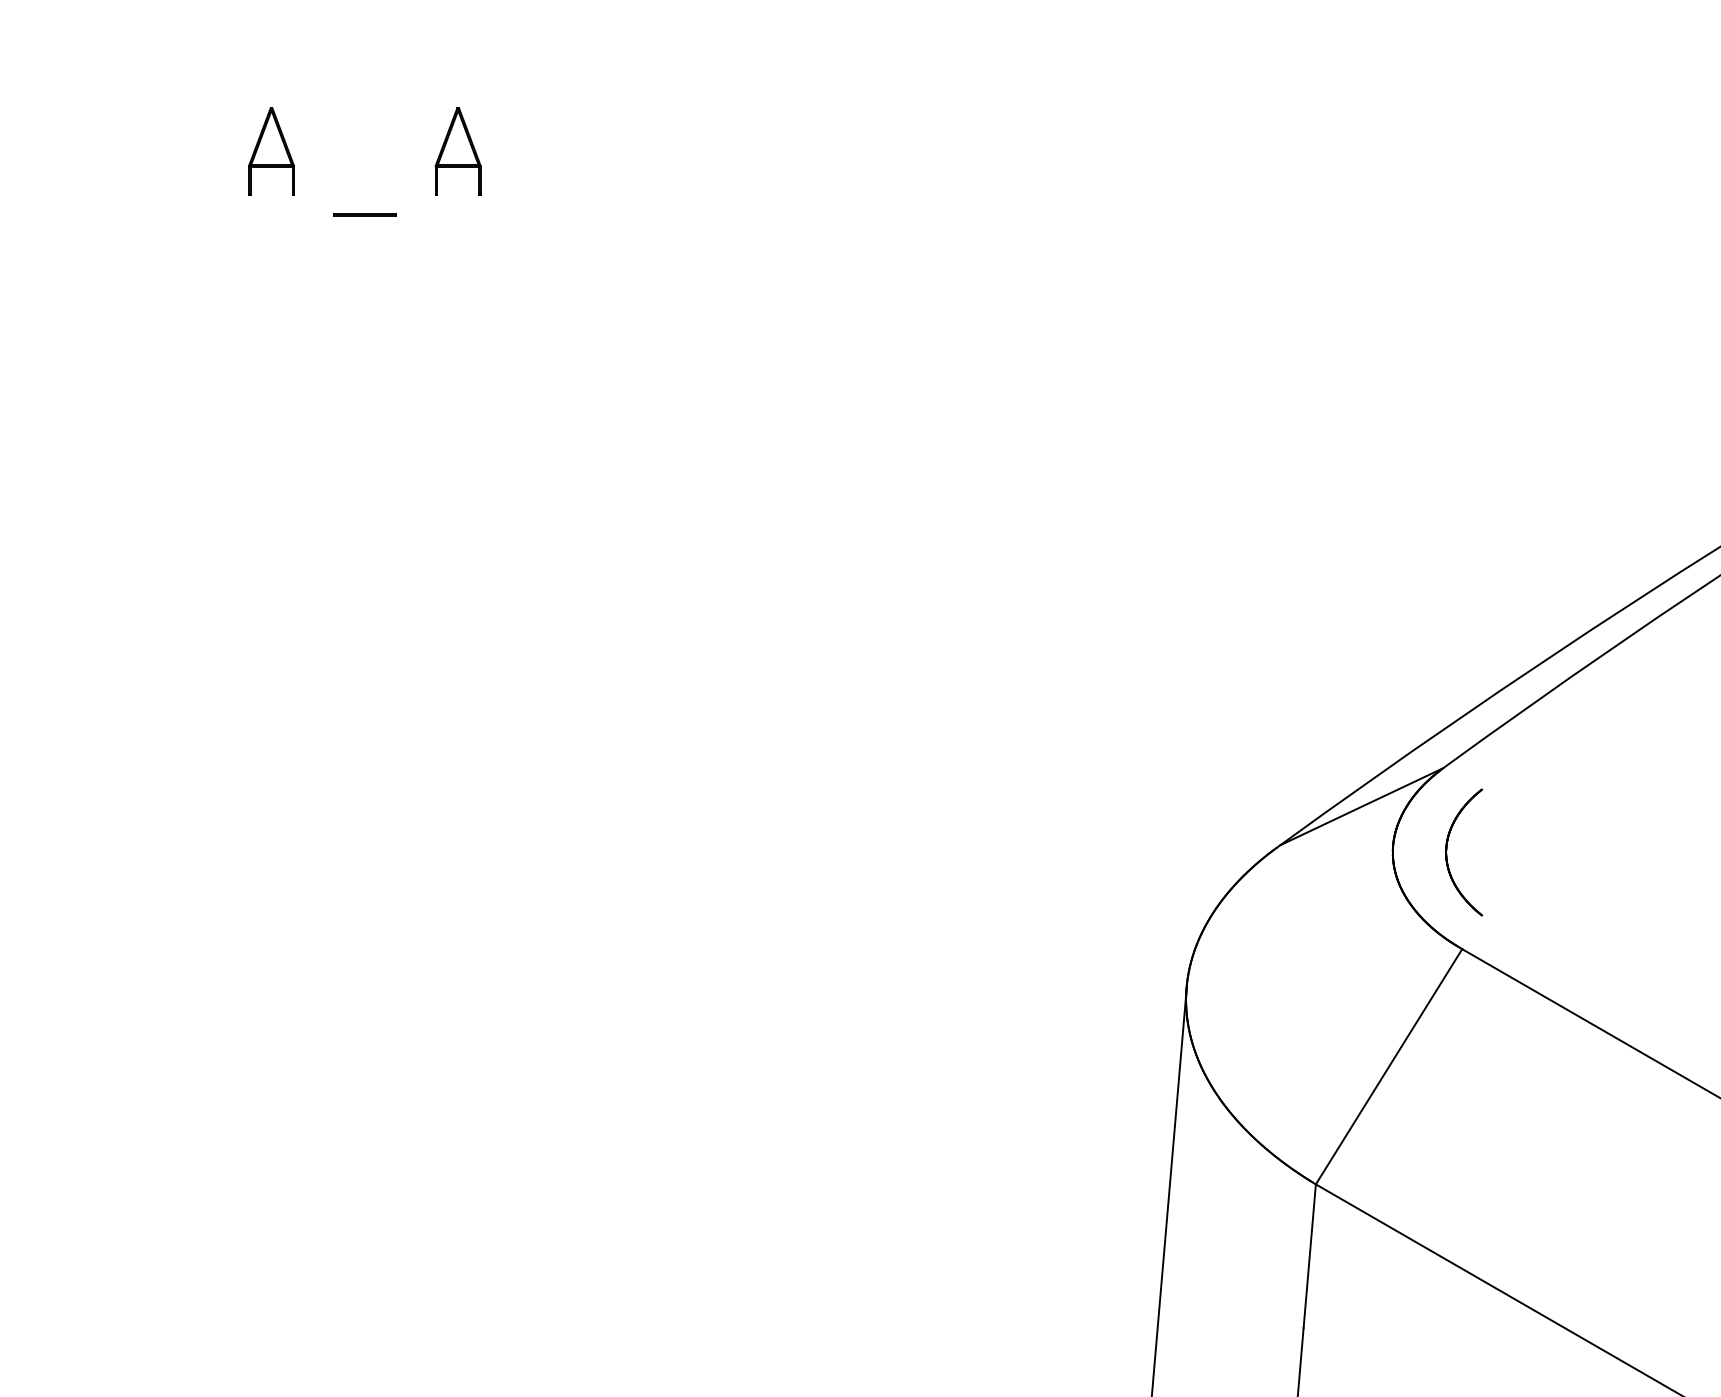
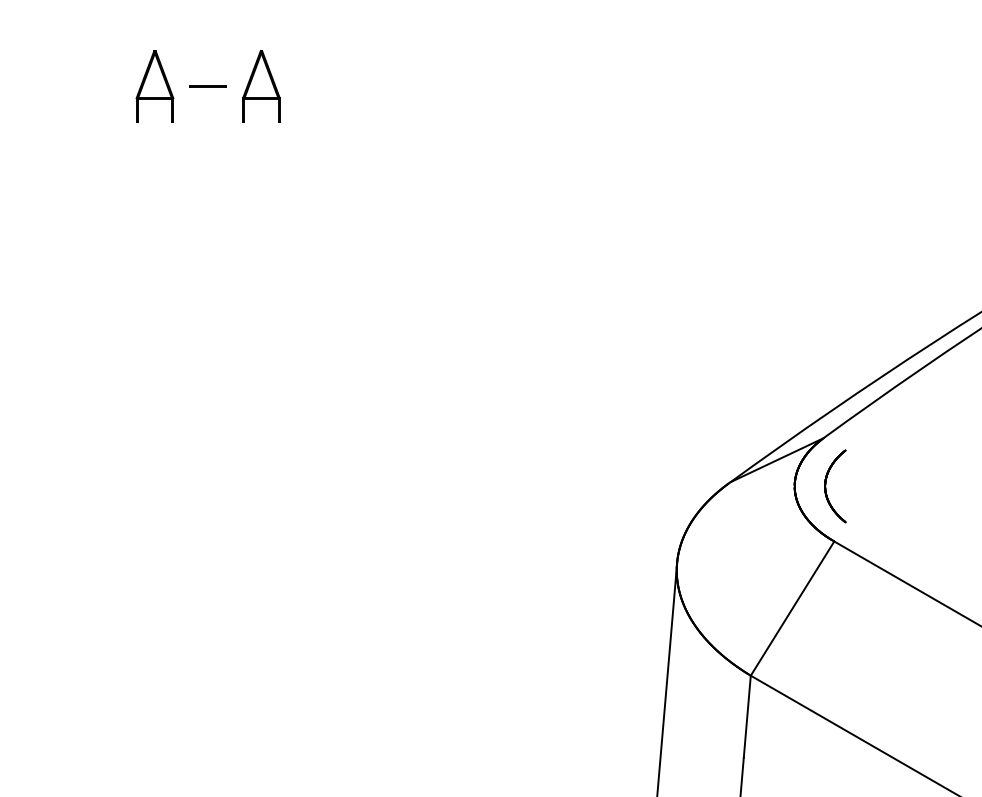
part: (270, 151) -> (154, 86), size x1.43
part: (458, 151) -> (261, 86), size x1.43
line: (363, 214) -> (207, 86), moved

